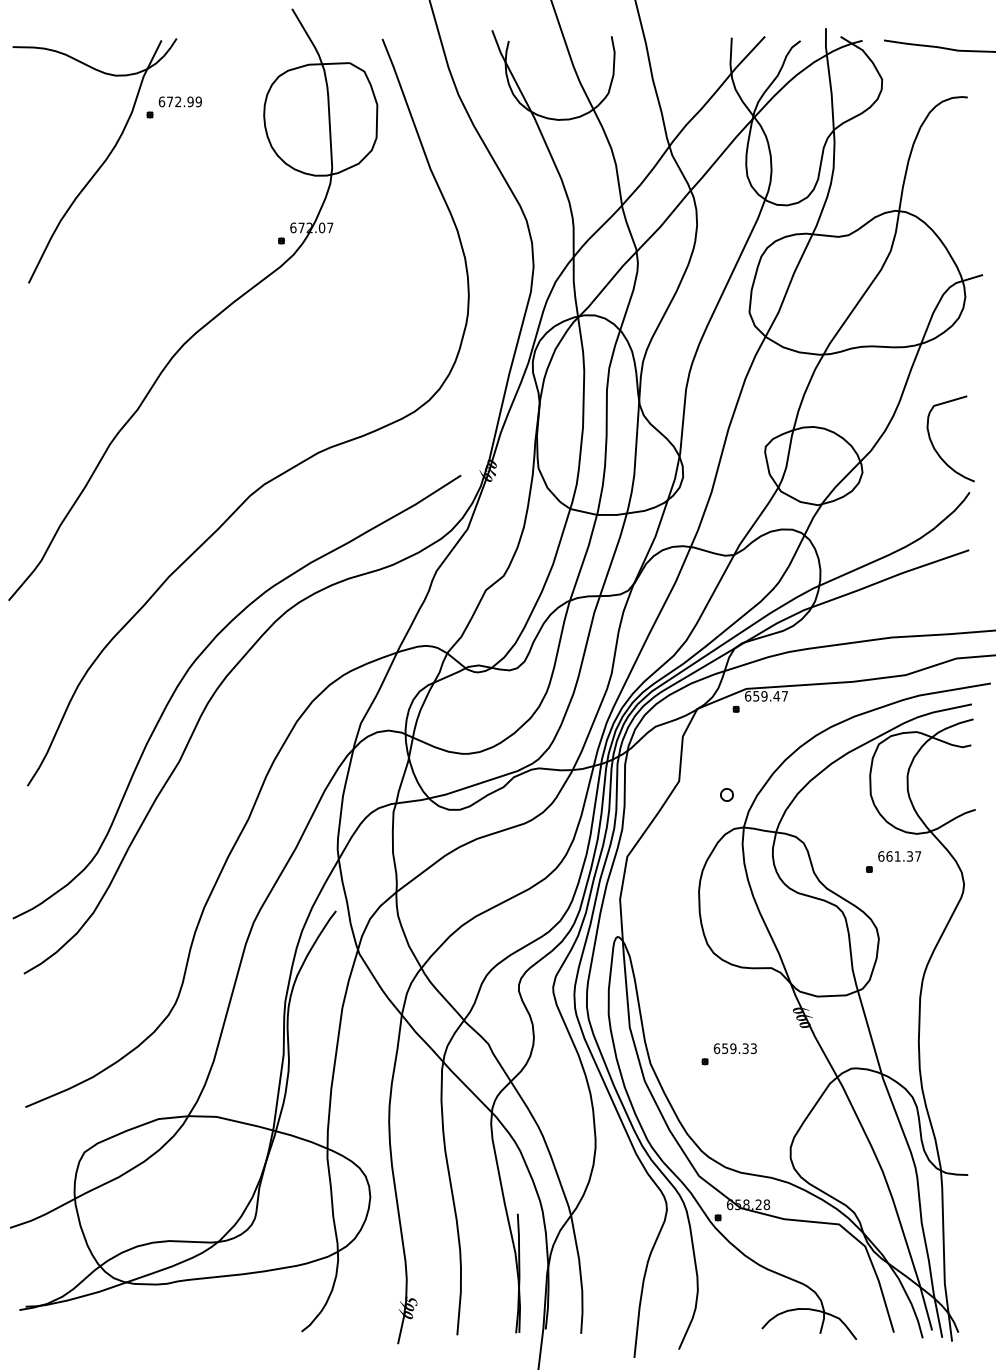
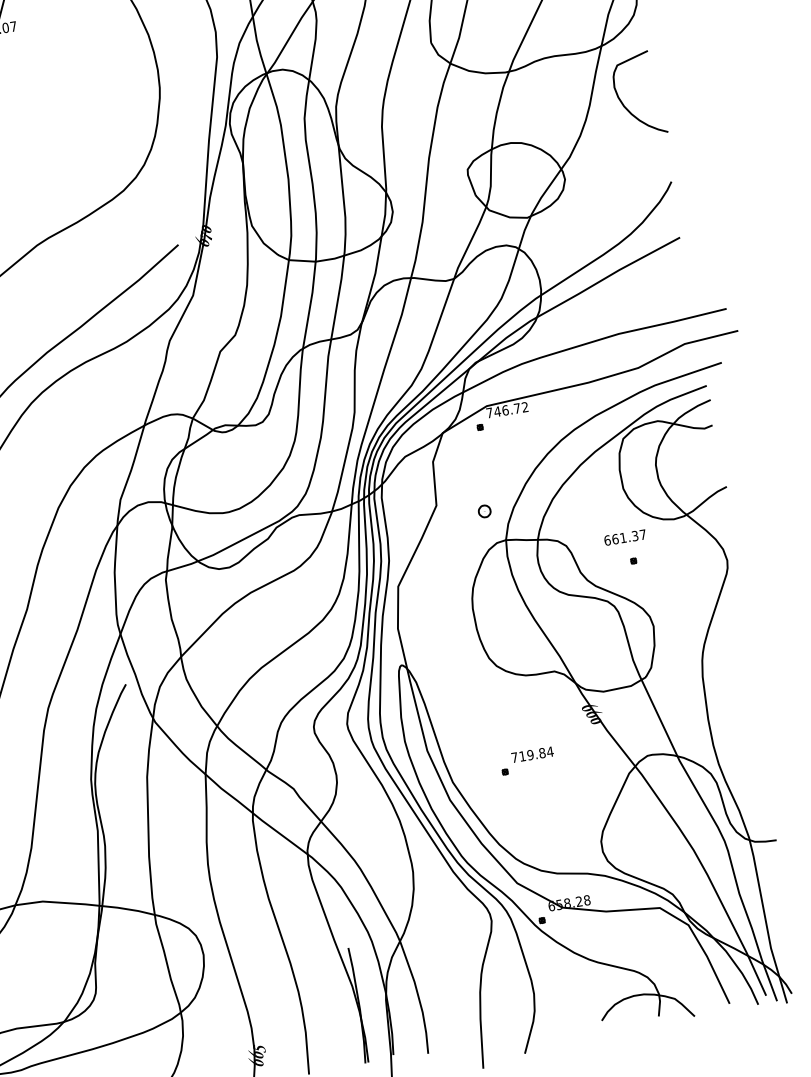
curve: (936, 449) -> (626, 107), moved
text: (766, 696) -> (507, 410), 659.47 -> 746.72
text: (899, 856) -> (625, 537), moved
text: (735, 1048) -> (532, 754), 659.33 -> 719.84

